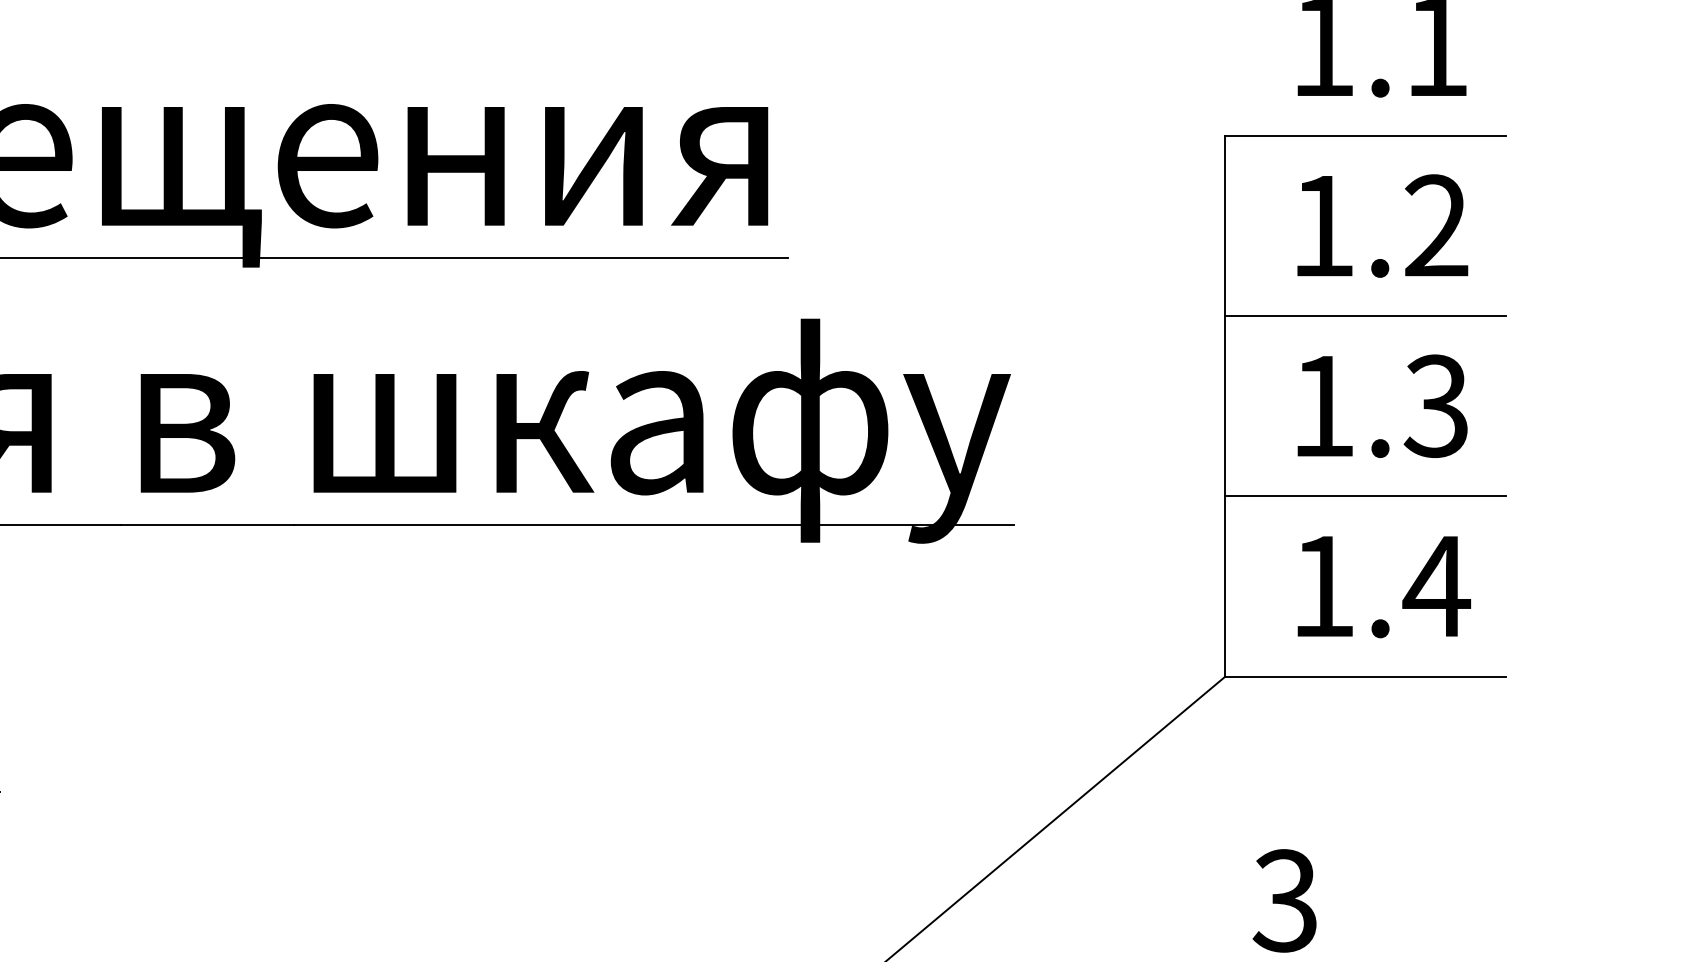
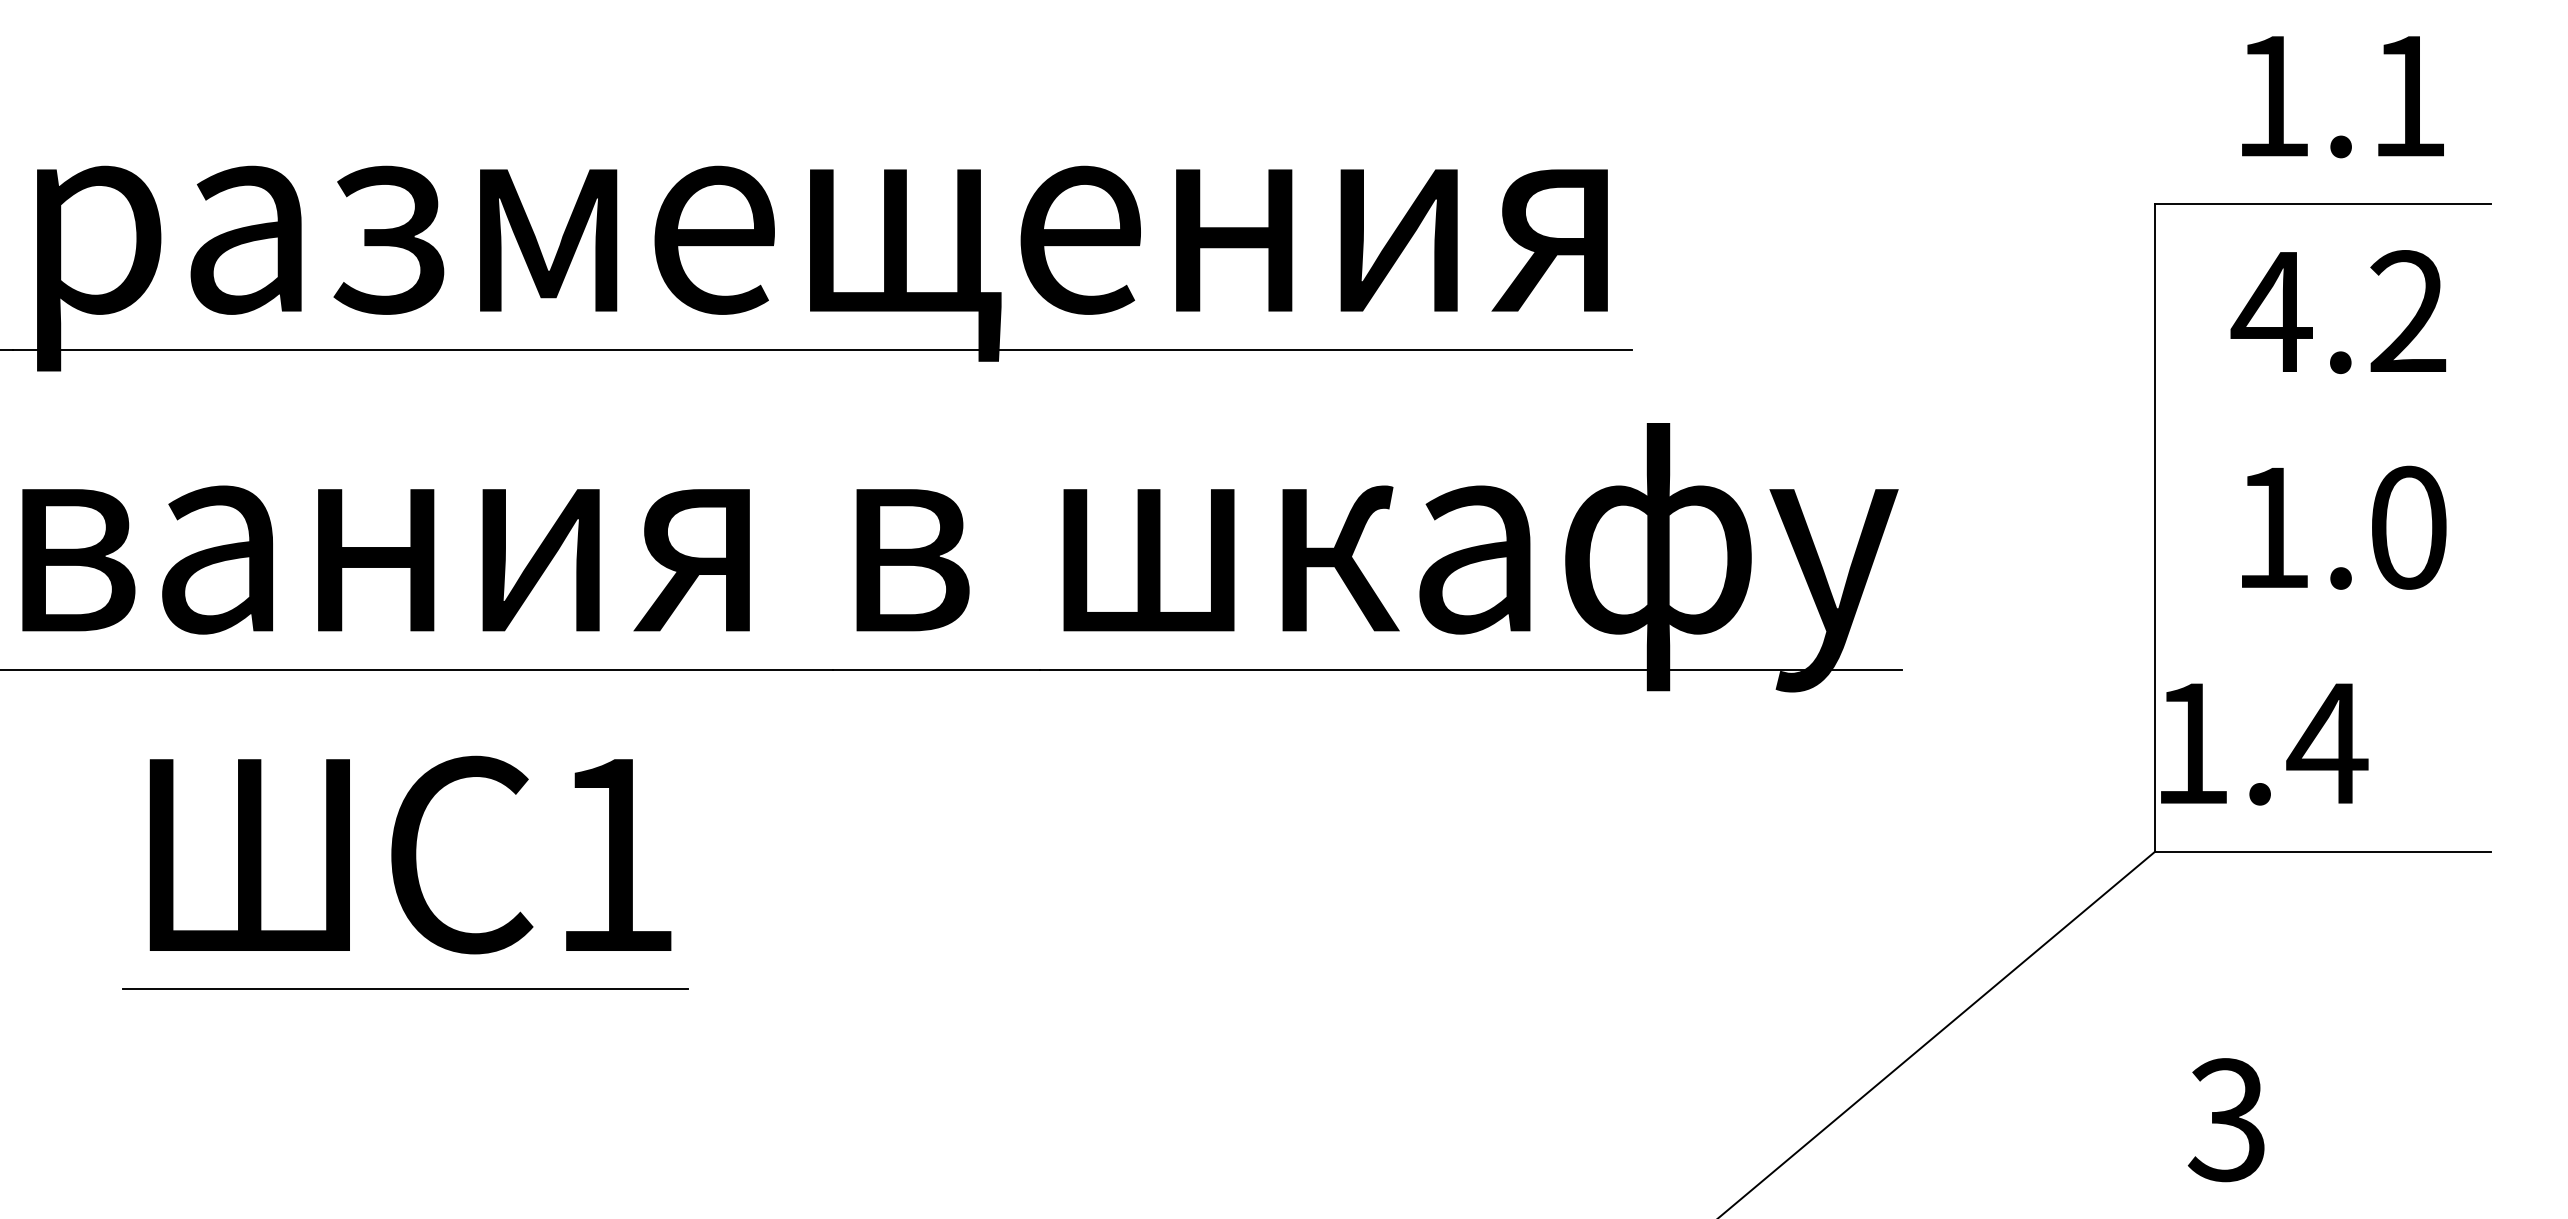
text: (1322, 225) -> (2271, 311), 1.2 -> 4.2
line: (1364, 315) -> (2322, 419), removed
text: (1435, 405) -> (2407, 527), 1.3 -> 1.0
line: (1364, 496) -> (2322, 635), removed
text: (1384, 587) -> (2264, 744), moved

